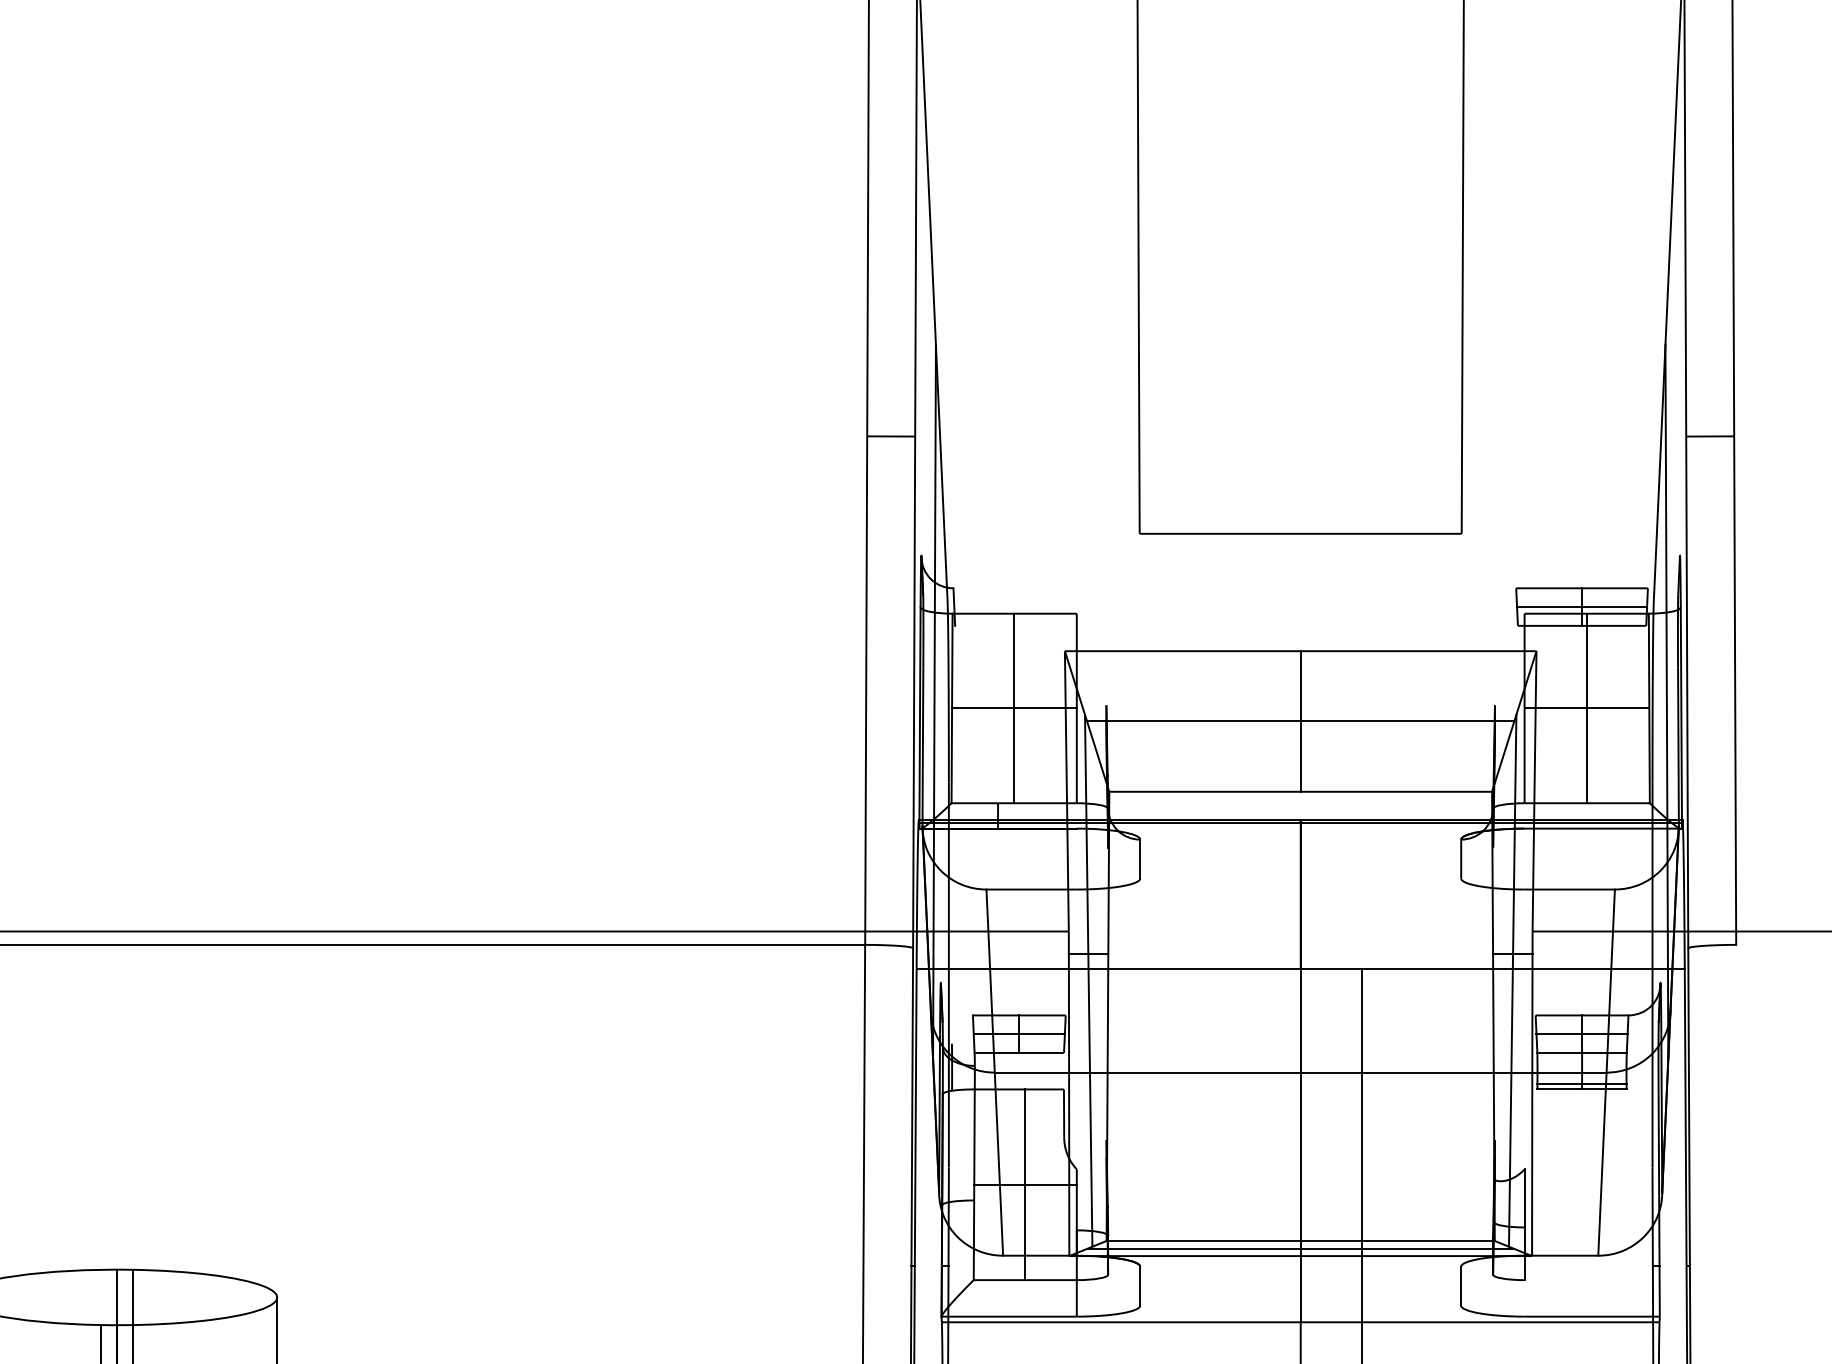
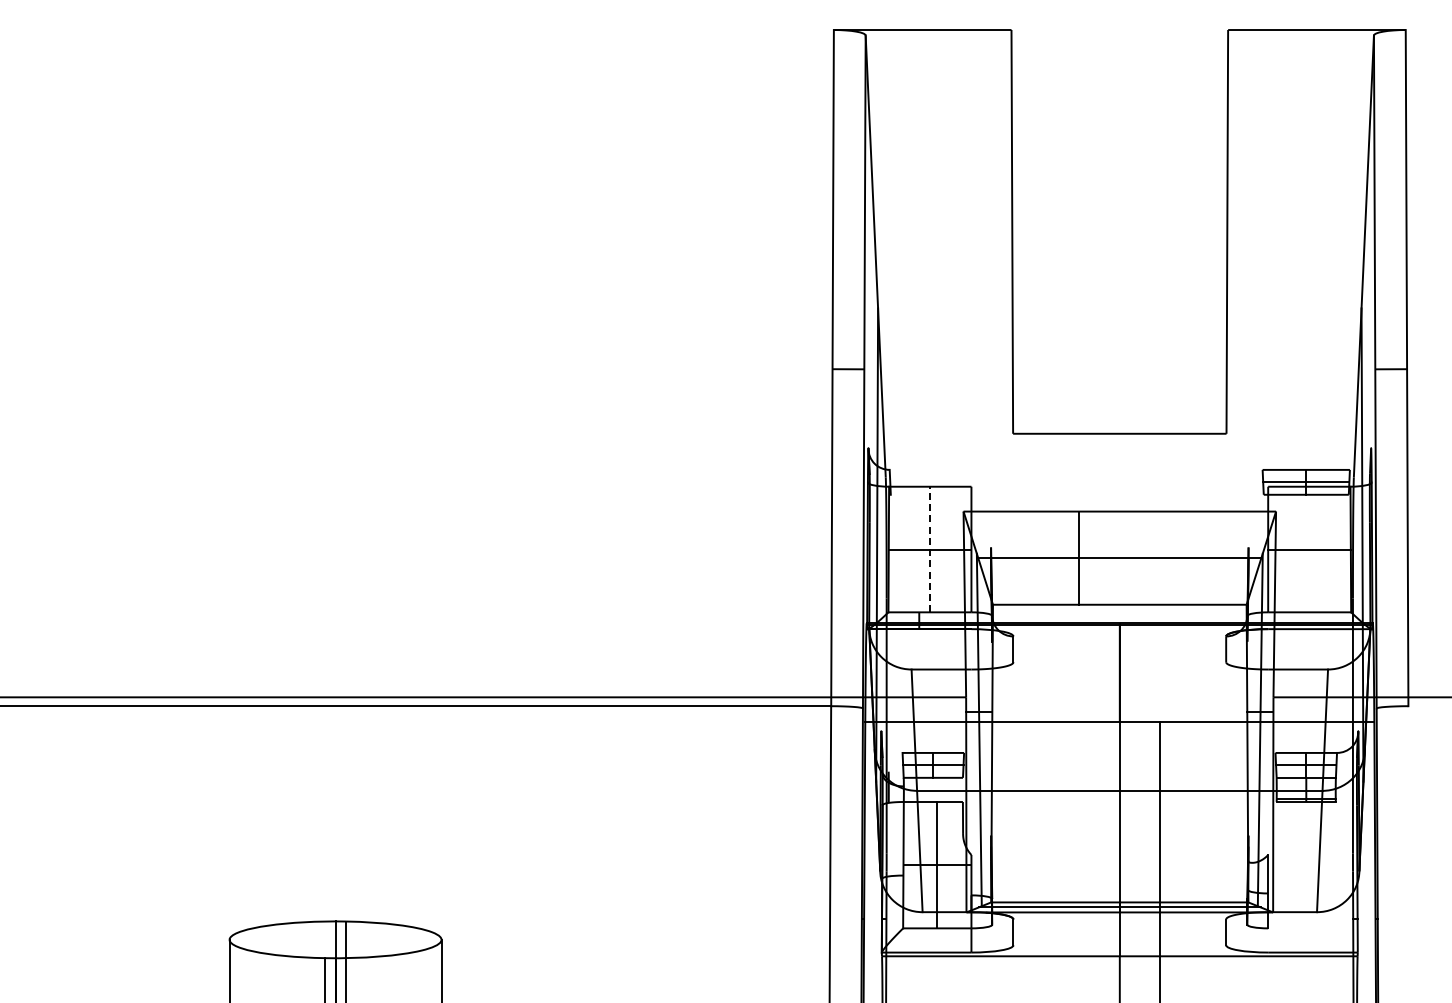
line: (1013, 708) -> (929, 549), solid -> dashed
line: (1586, 708) -> (1309, 549), removed
line: (1300, 720) -> (1078, 557), moved

